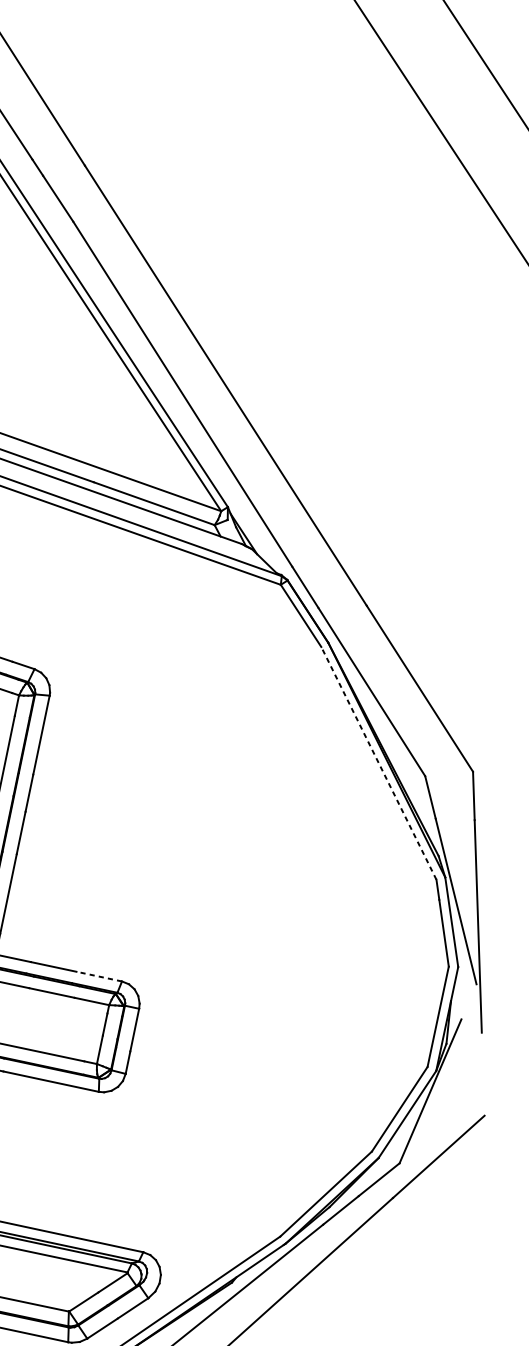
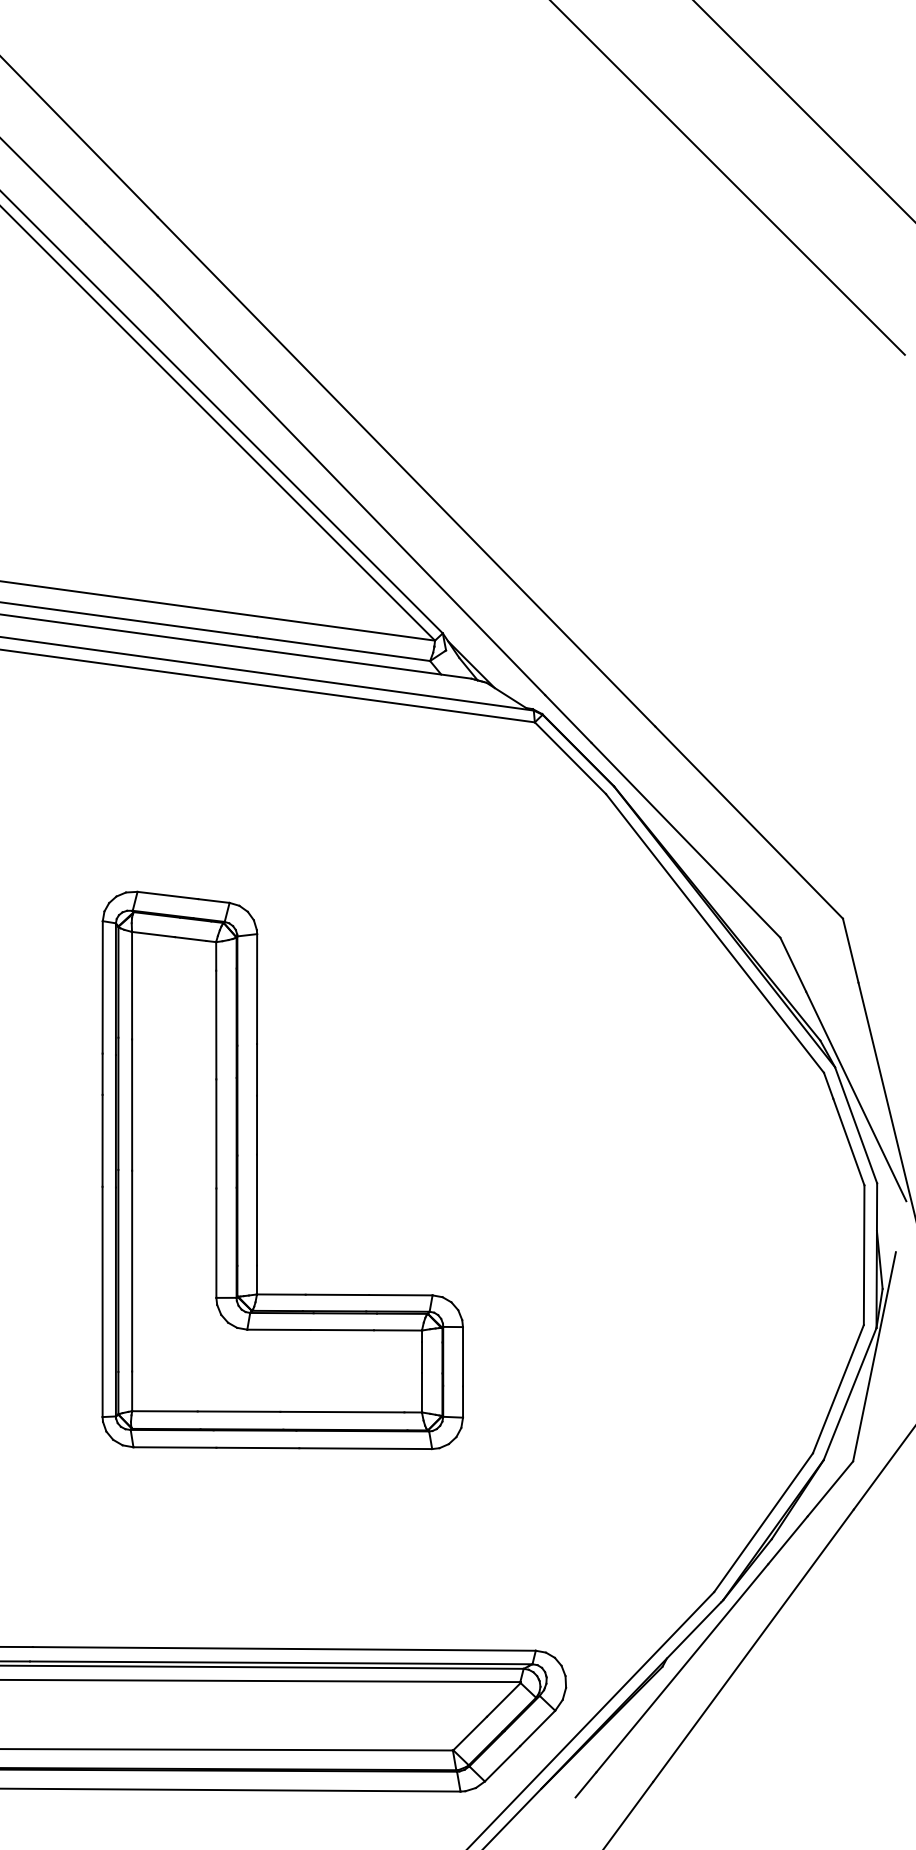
line: (379, 763) -> (715, 933), dashed -> solid
line: (98, 976) -> (400, 1295), dashed -> solid

